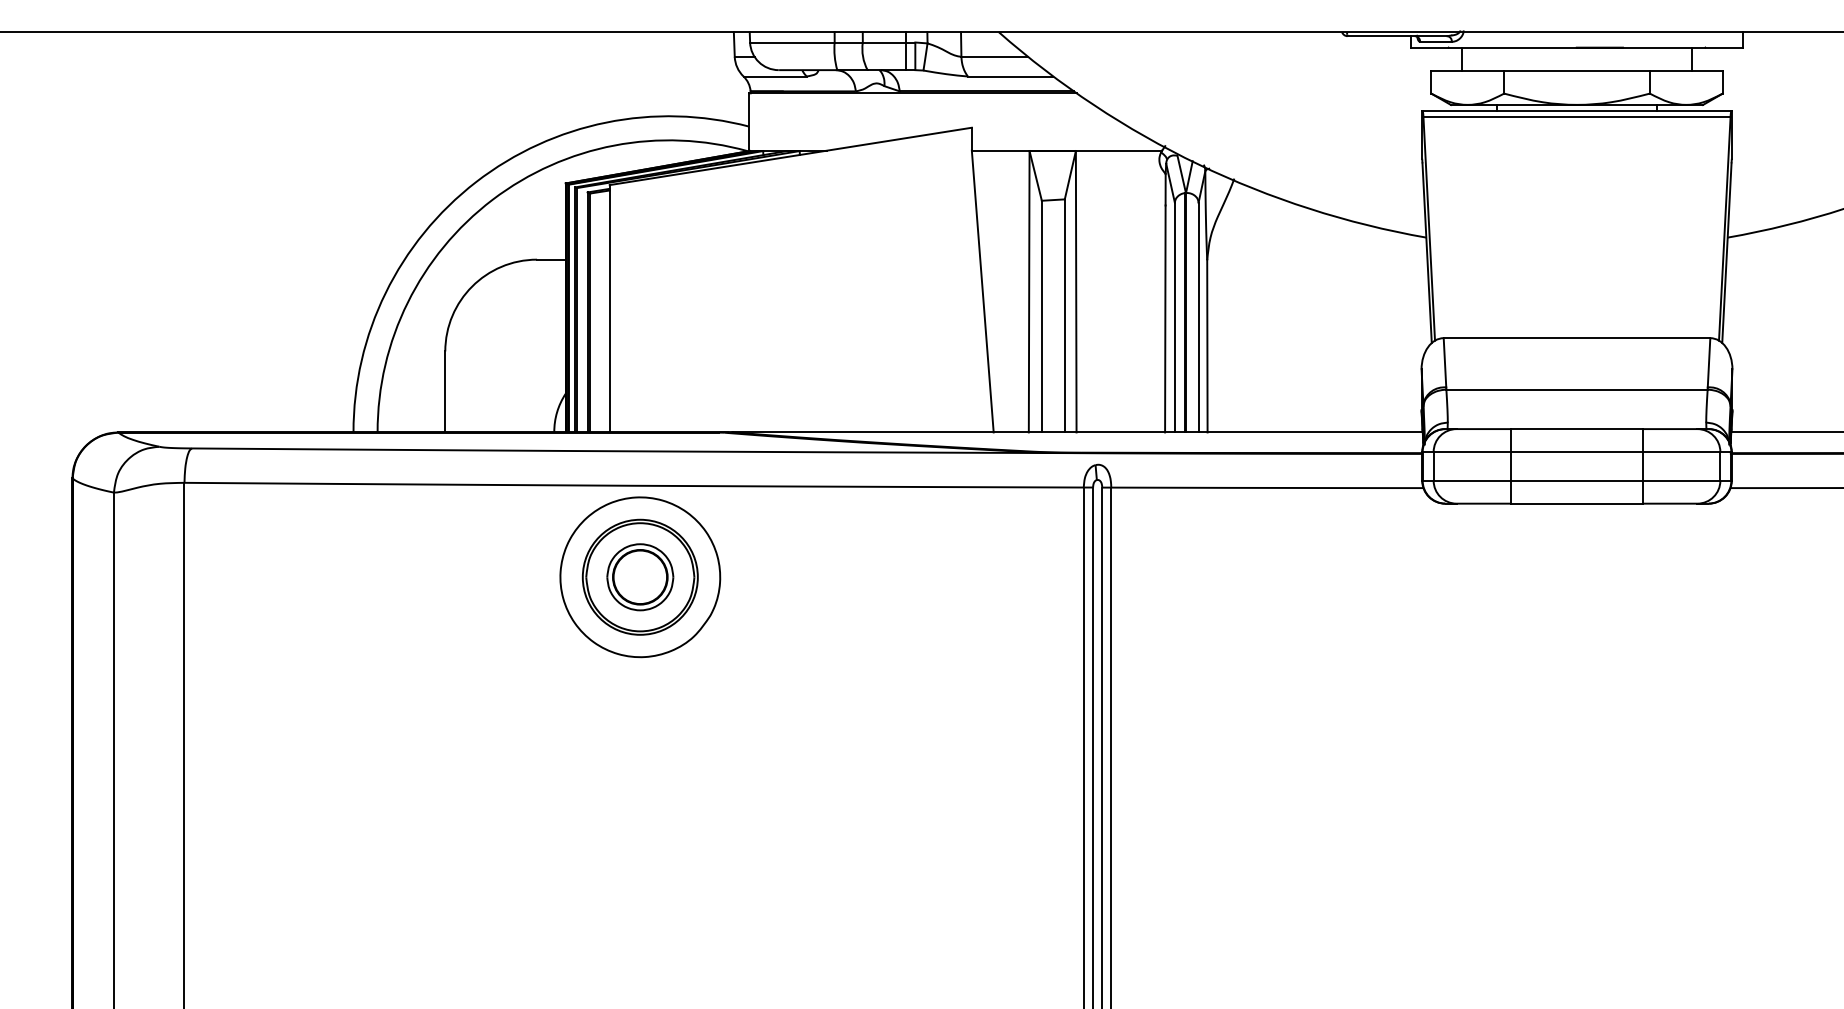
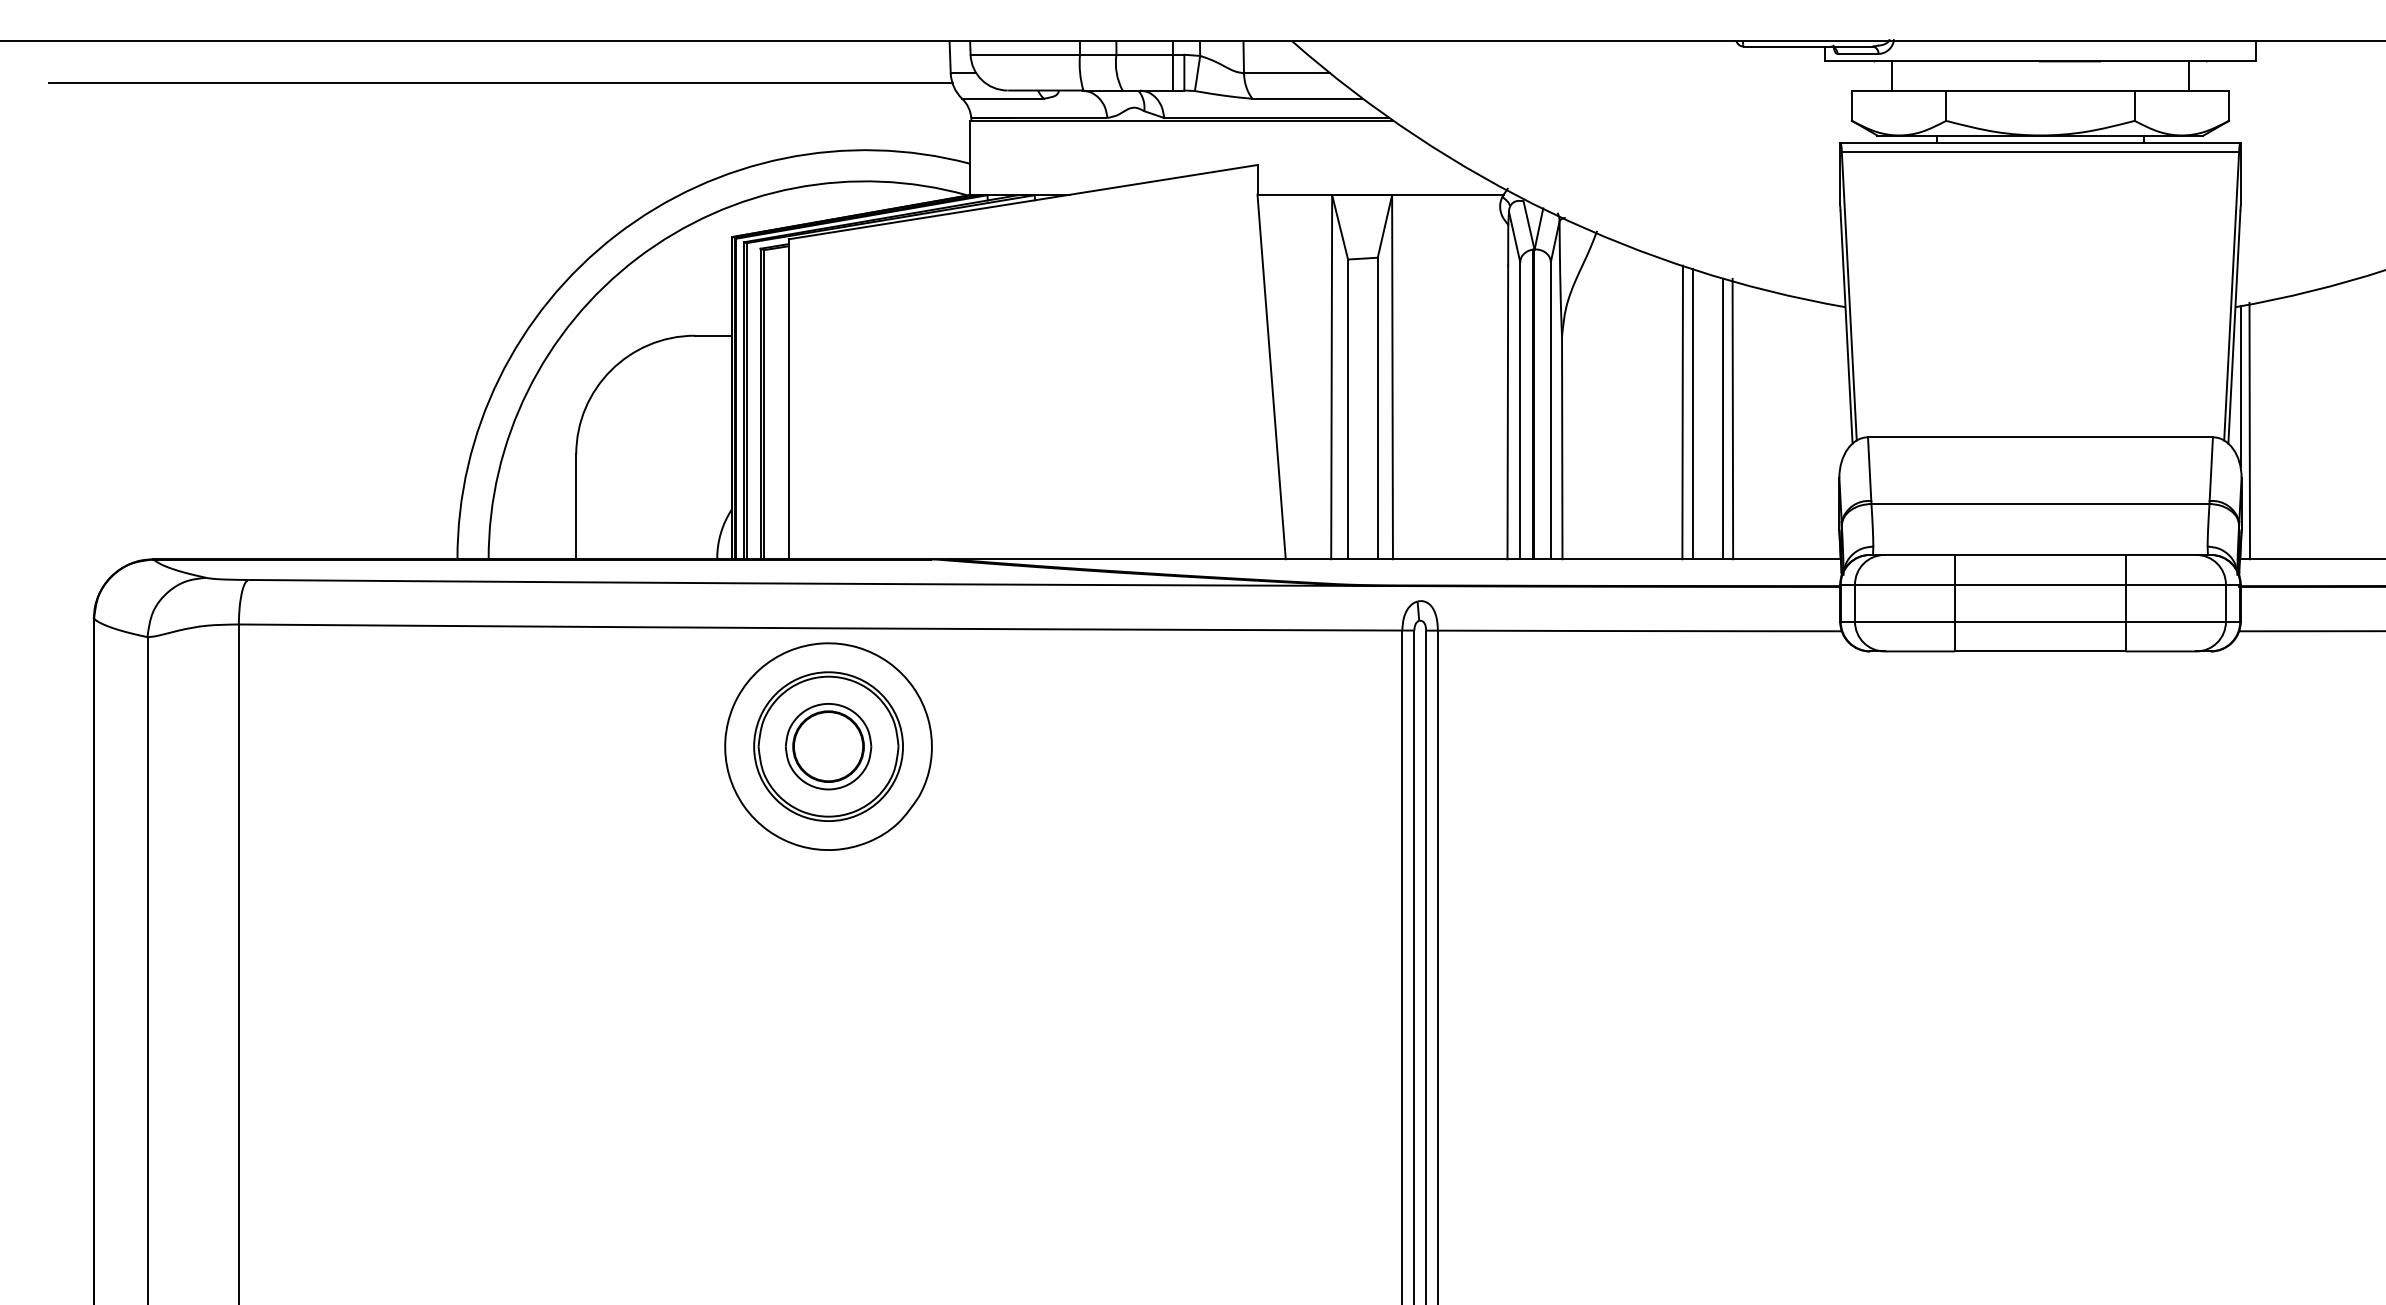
line: (386, 64) -> (500, 83), added
line: (1731, 298) -> (2240, 386), added
line: (1300, 319) -> (1682, 412), added
line: (1308, 320) -> (1693, 414), added
line: (1331, 323) -> (1722, 418), added
line: (1338, 323) -> (1732, 418), added
line: (1738, 332) -> (2249, 430), added

